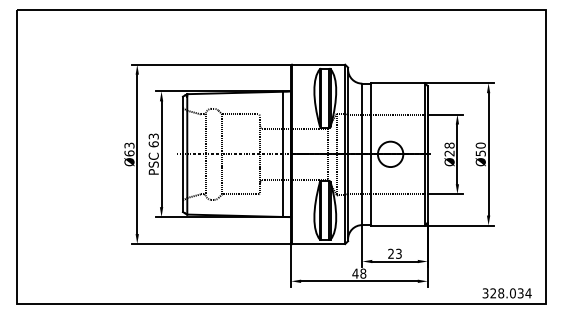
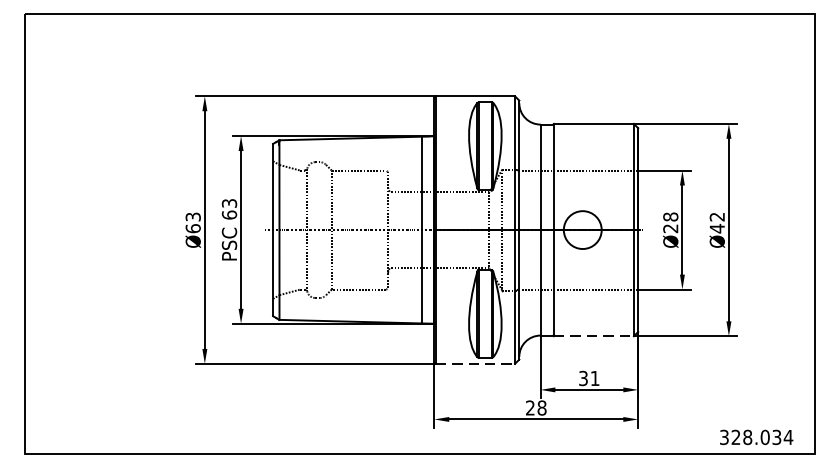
text: (480, 149) -> (716, 222), Ø50 -> Ø42
line: (398, 225) -> (594, 336), solid -> dashed
line: (318, 244) -> (475, 364), solid -> dashed
text: (394, 253) -> (588, 377), 23 -> 31
text: (355, 273) -> (530, 407), 48 -> 28

